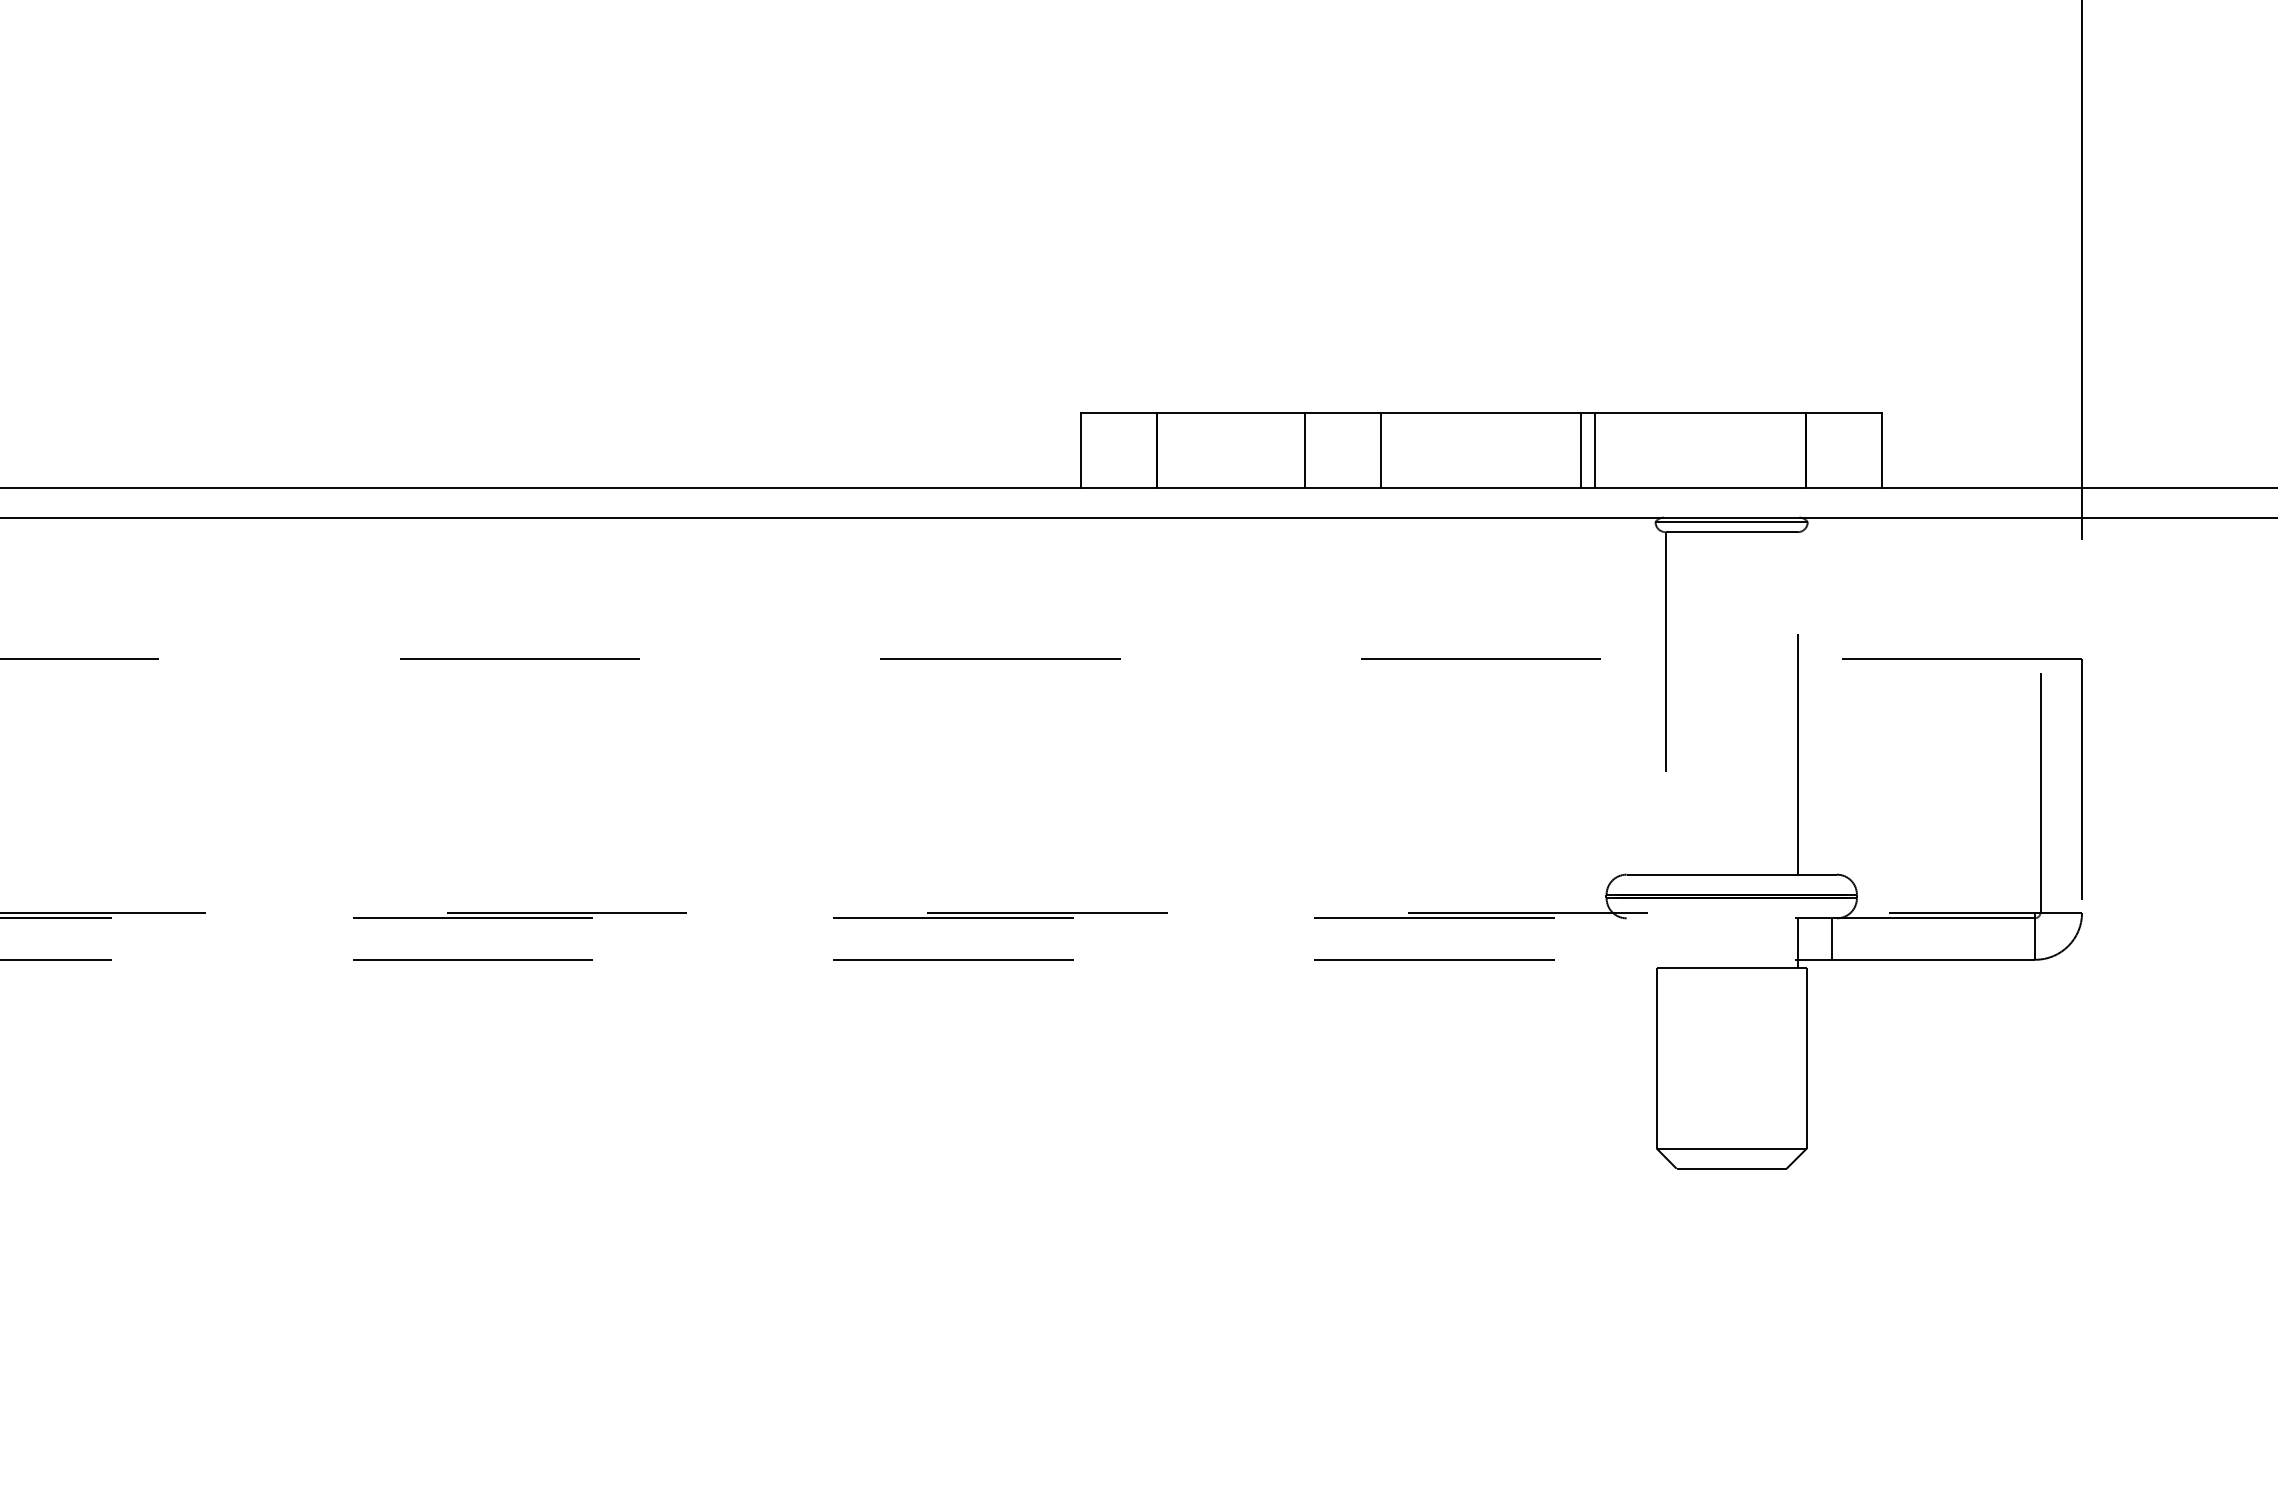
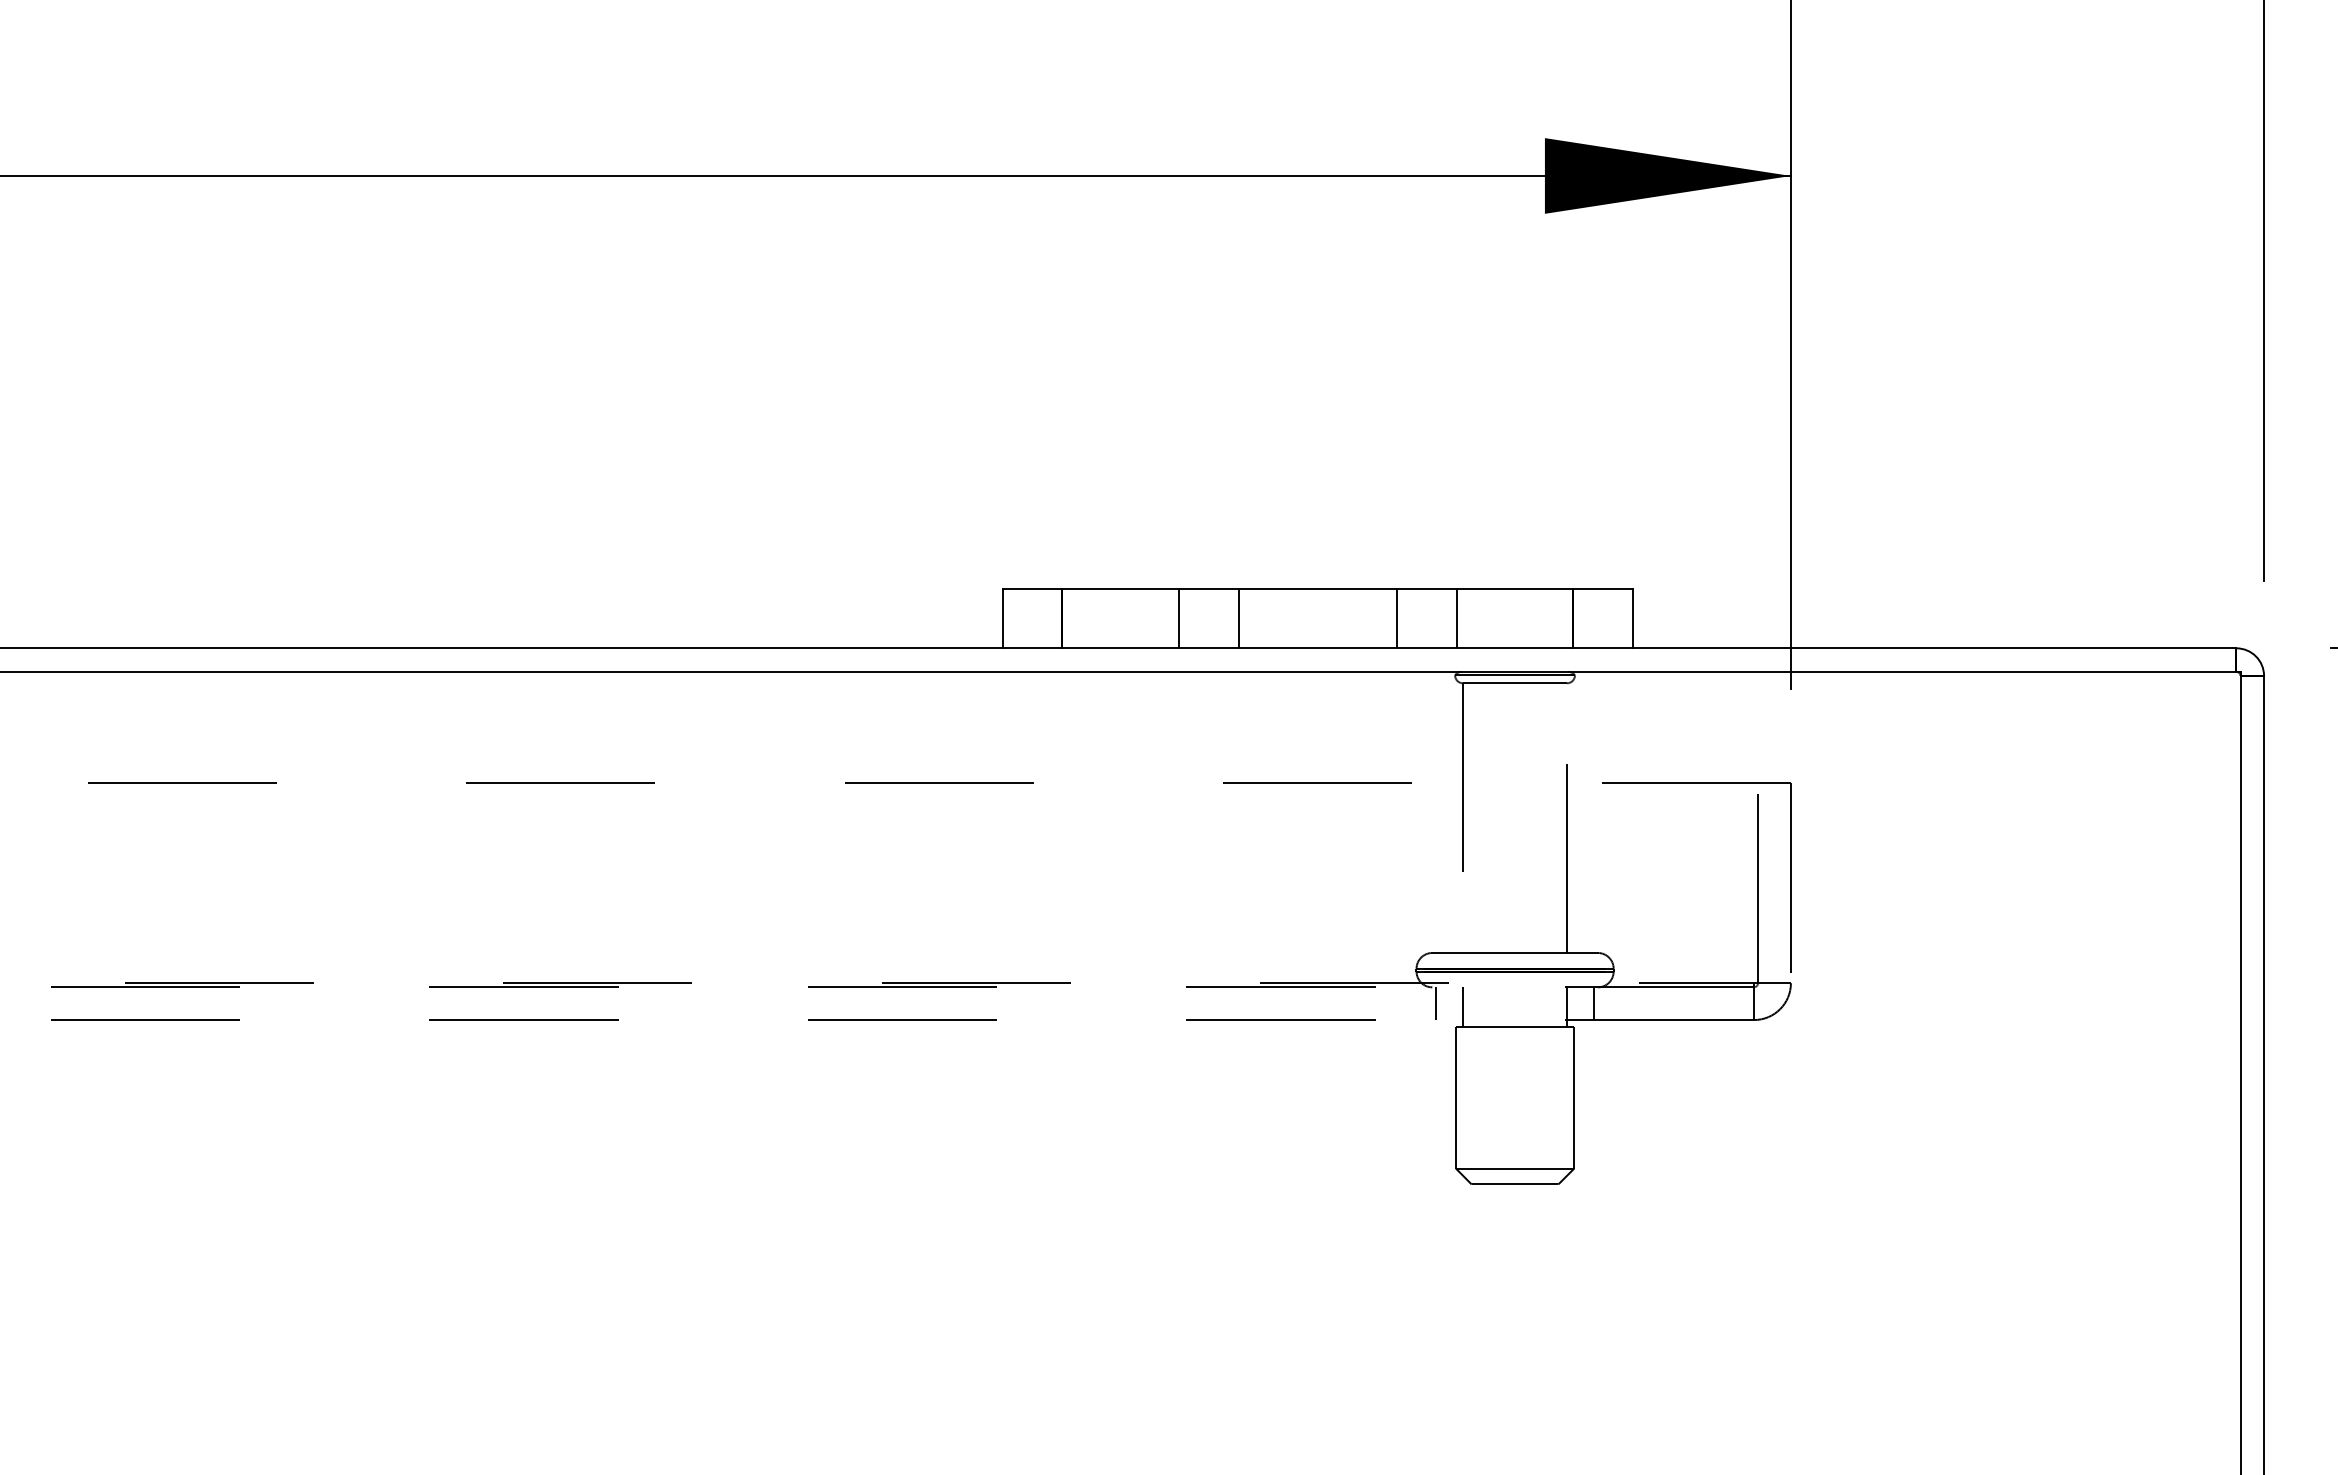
line: (1595, 449) -> (1456, 618), moved
line: (1631, 938) -> (1436, 1003), added
line: (1664, 942) -> (1462, 1006), added

